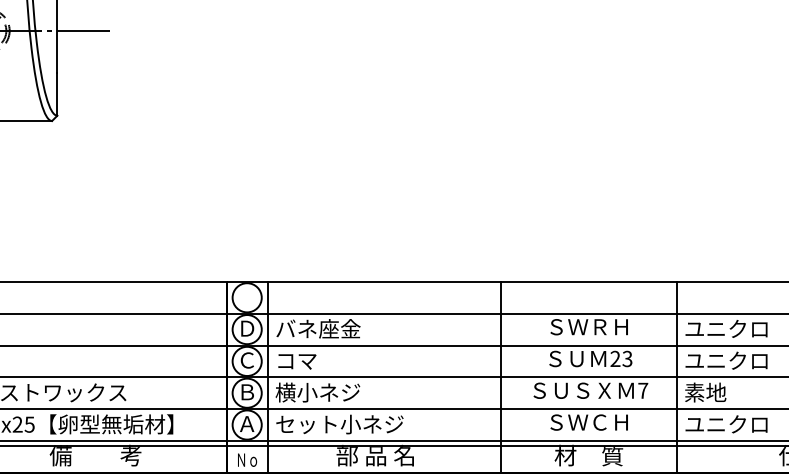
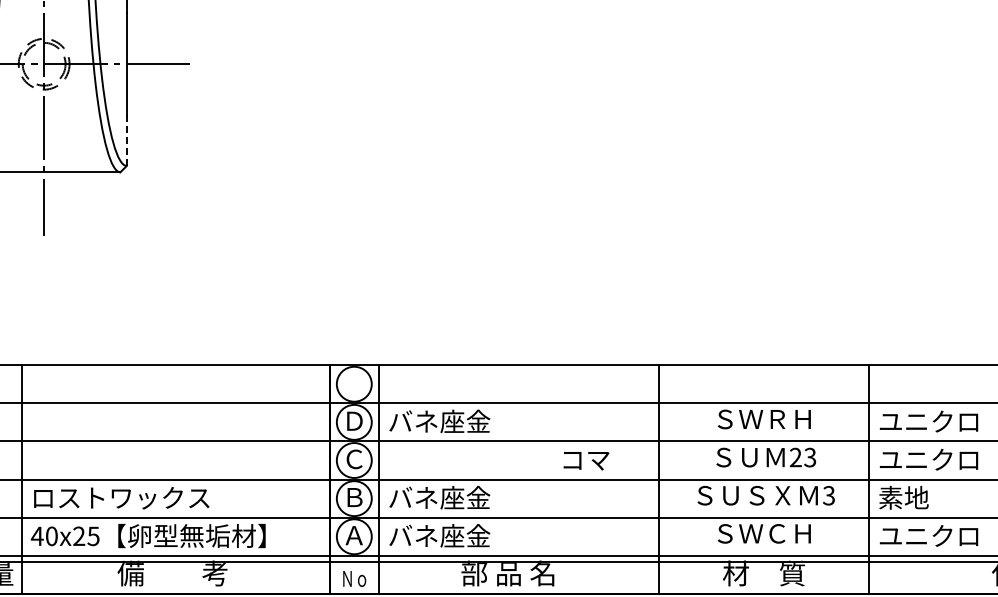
line: (57, 94) -> (126, 140), solid -> dashed
text: (297, 361) -> (586, 460), moved
text: (643, 390) -> (829, 495), 7 -> 3
text: (318, 392) -> (439, 497), 横小ネジ -> バネ座金
text: (339, 423) -> (465, 535), セット小ネジ -> バネ座金

